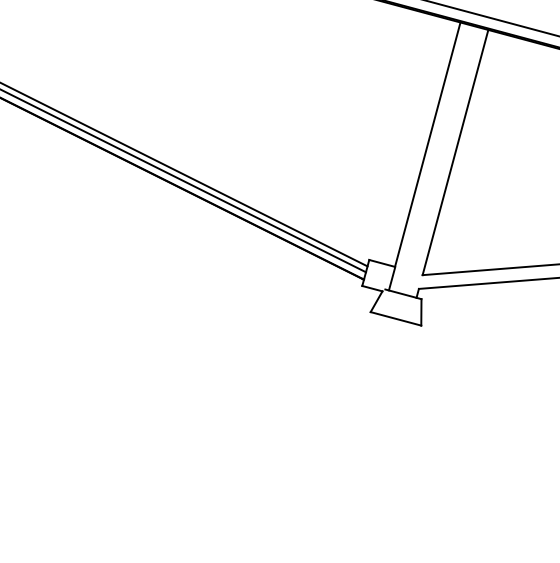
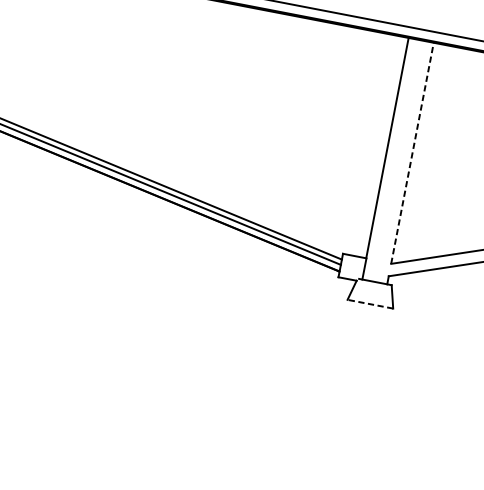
line: (455, 152) -> (412, 153), solid -> dashed
line: (395, 318) -> (369, 303), solid -> dashed

